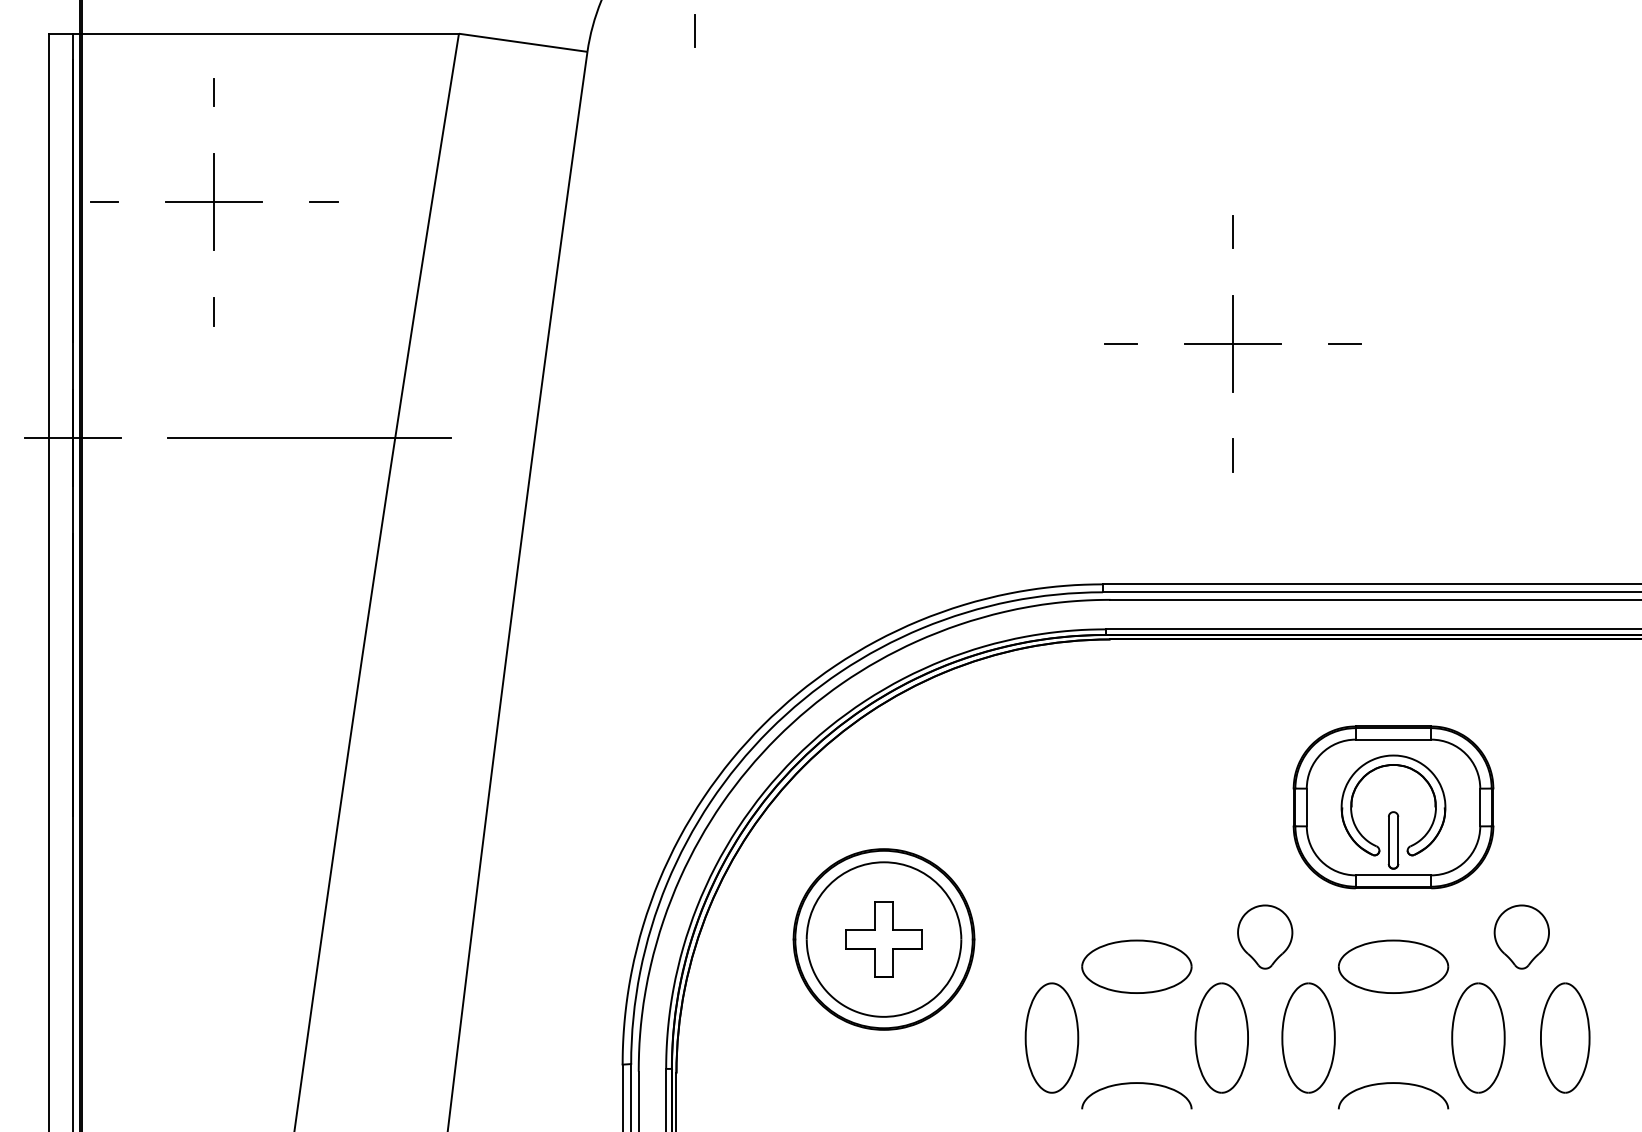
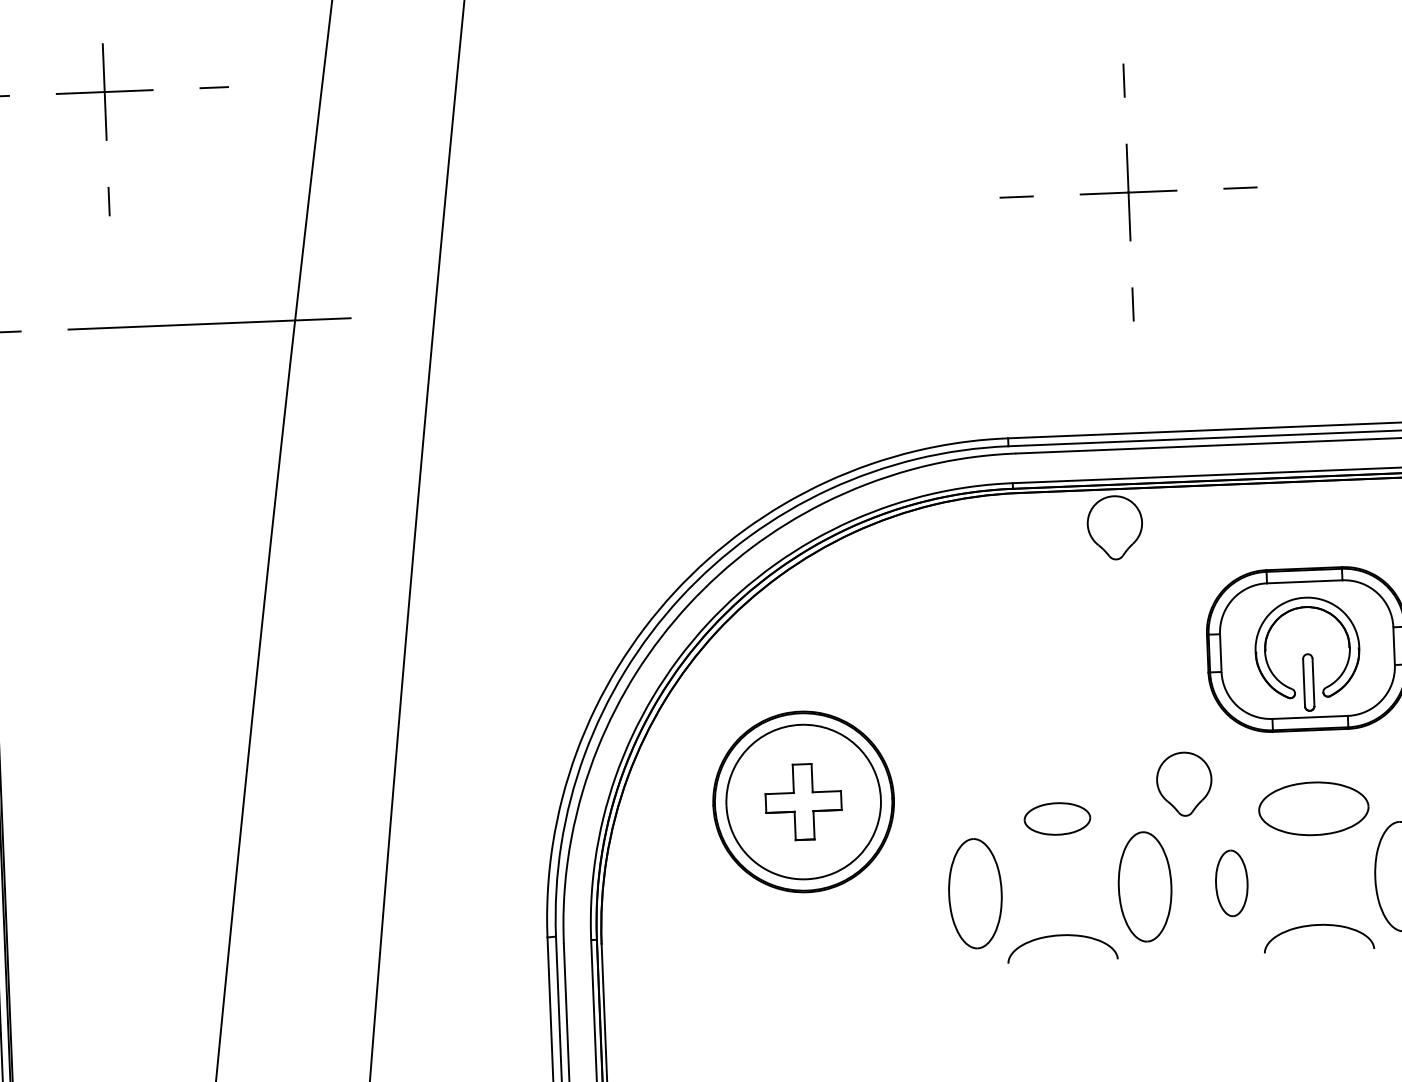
part: (1206, 677) -> (1115, 527), added
part: (1136, 966) -> (1057, 818), size x0.6
part: (1308, 1037) -> (1231, 882), size x0.6

